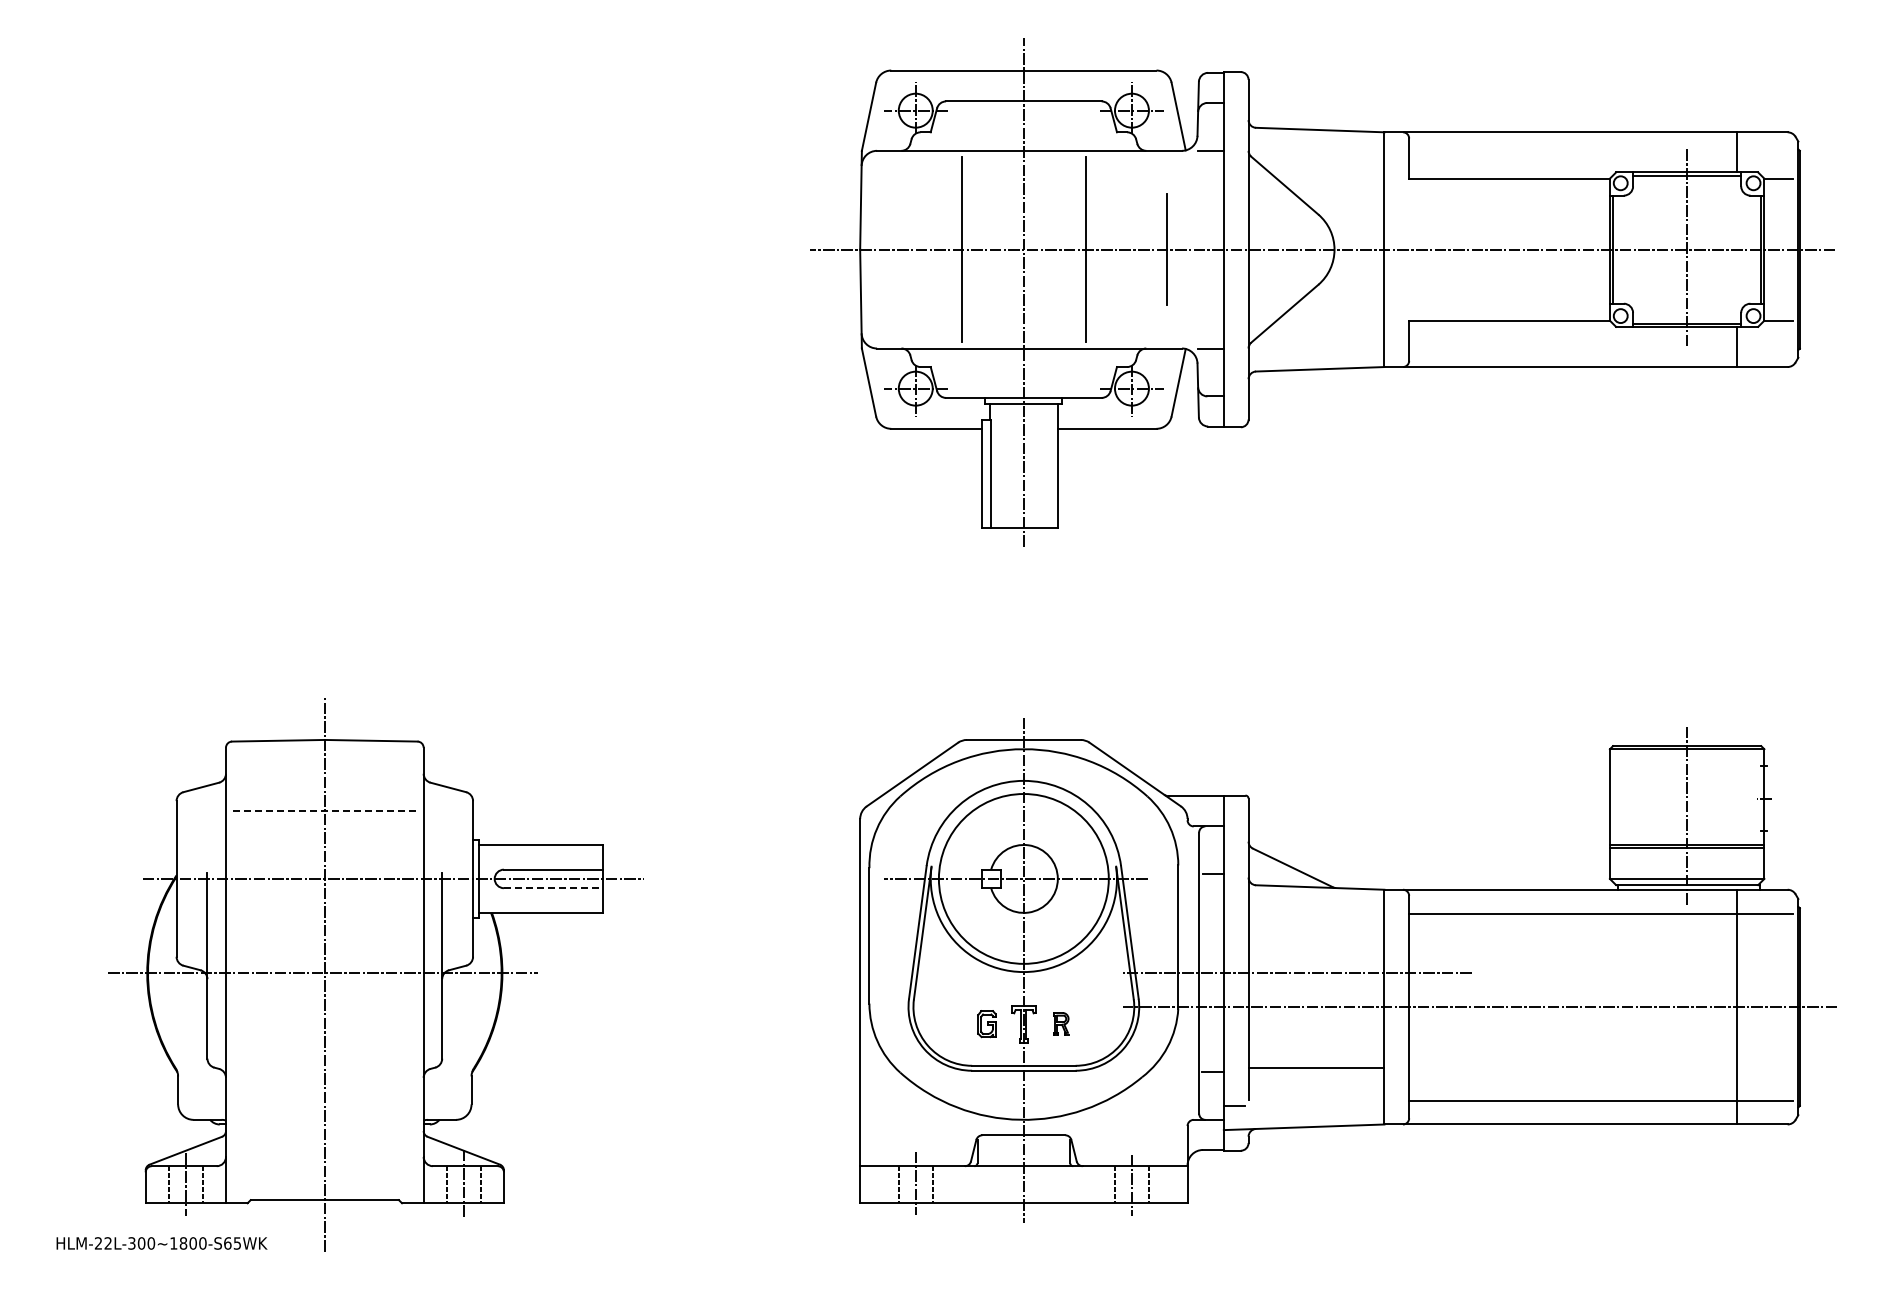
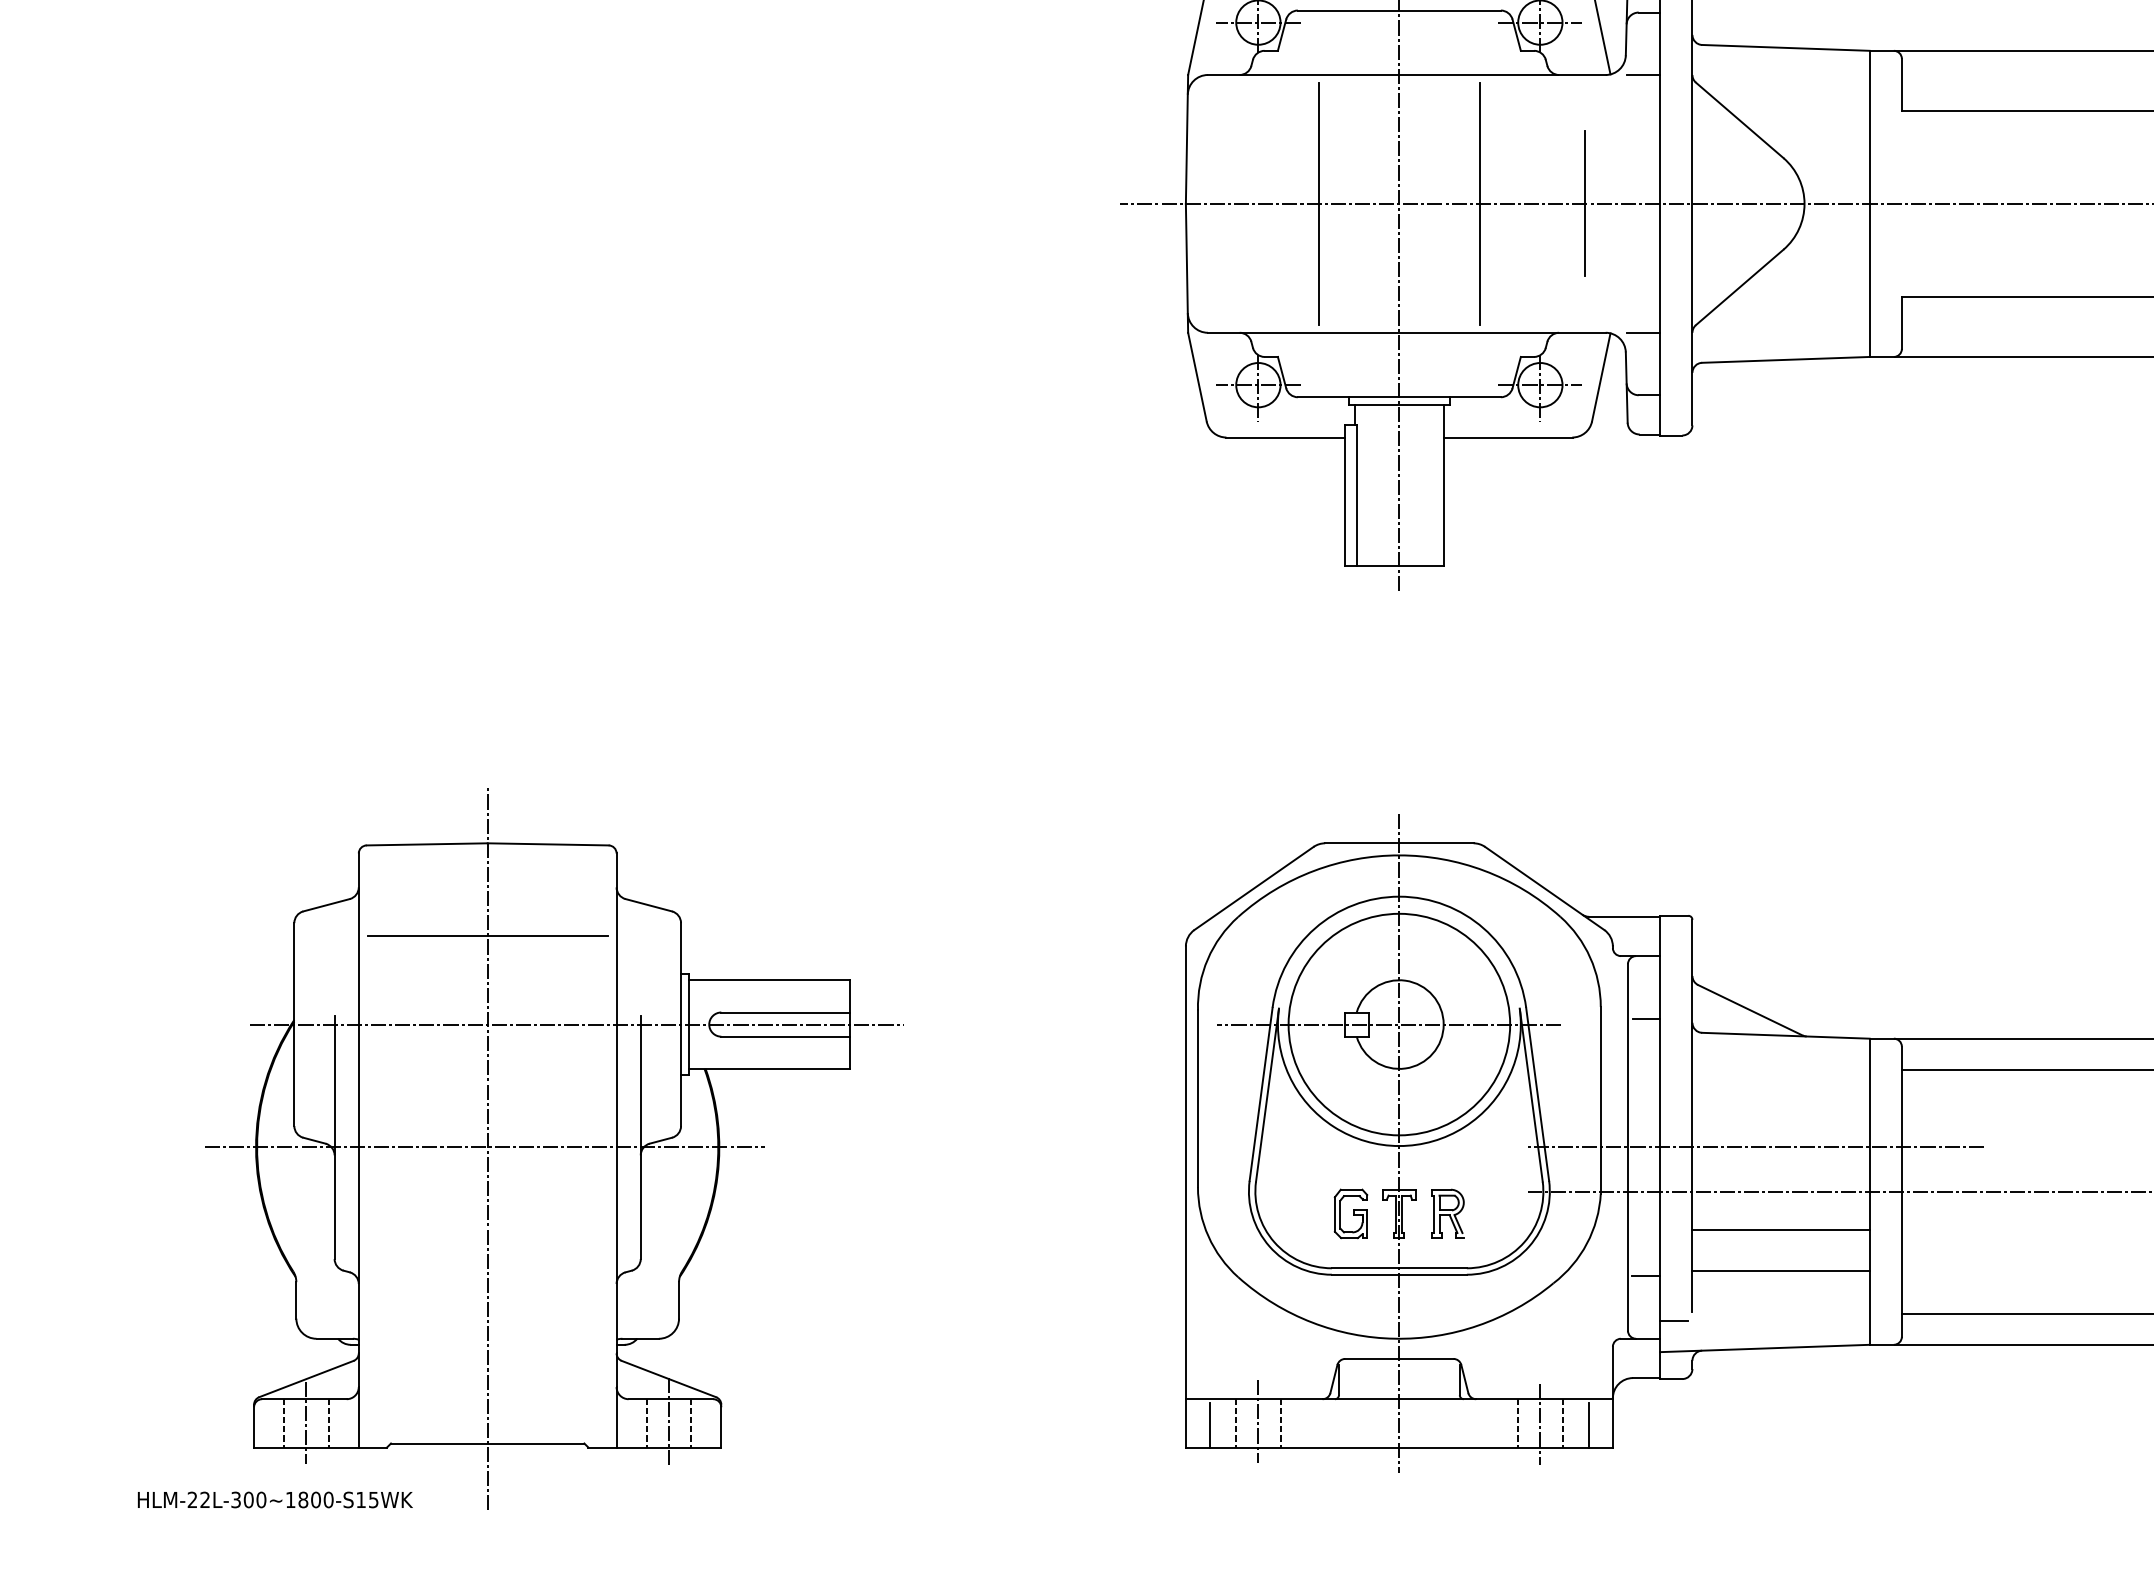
line: (325, 811) -> (488, 936), dashed -> solid
line: (553, 888) -> (785, 1037), dashed -> solid
part: (986, 1023) -> (1350, 1213), size x1.43
part: (1061, 1023) -> (1448, 1213), size x1.67
line: (1316, 1036) -> (1781, 1230), added
line: (878, 1186) -> (1209, 1425), added
line: (1169, 1186) -> (1589, 1425), added
text: (227, 1243) -> (360, 1500), HLM-22L-300~1800-S65WK -> HLM-22L-300~1800-S15WK

